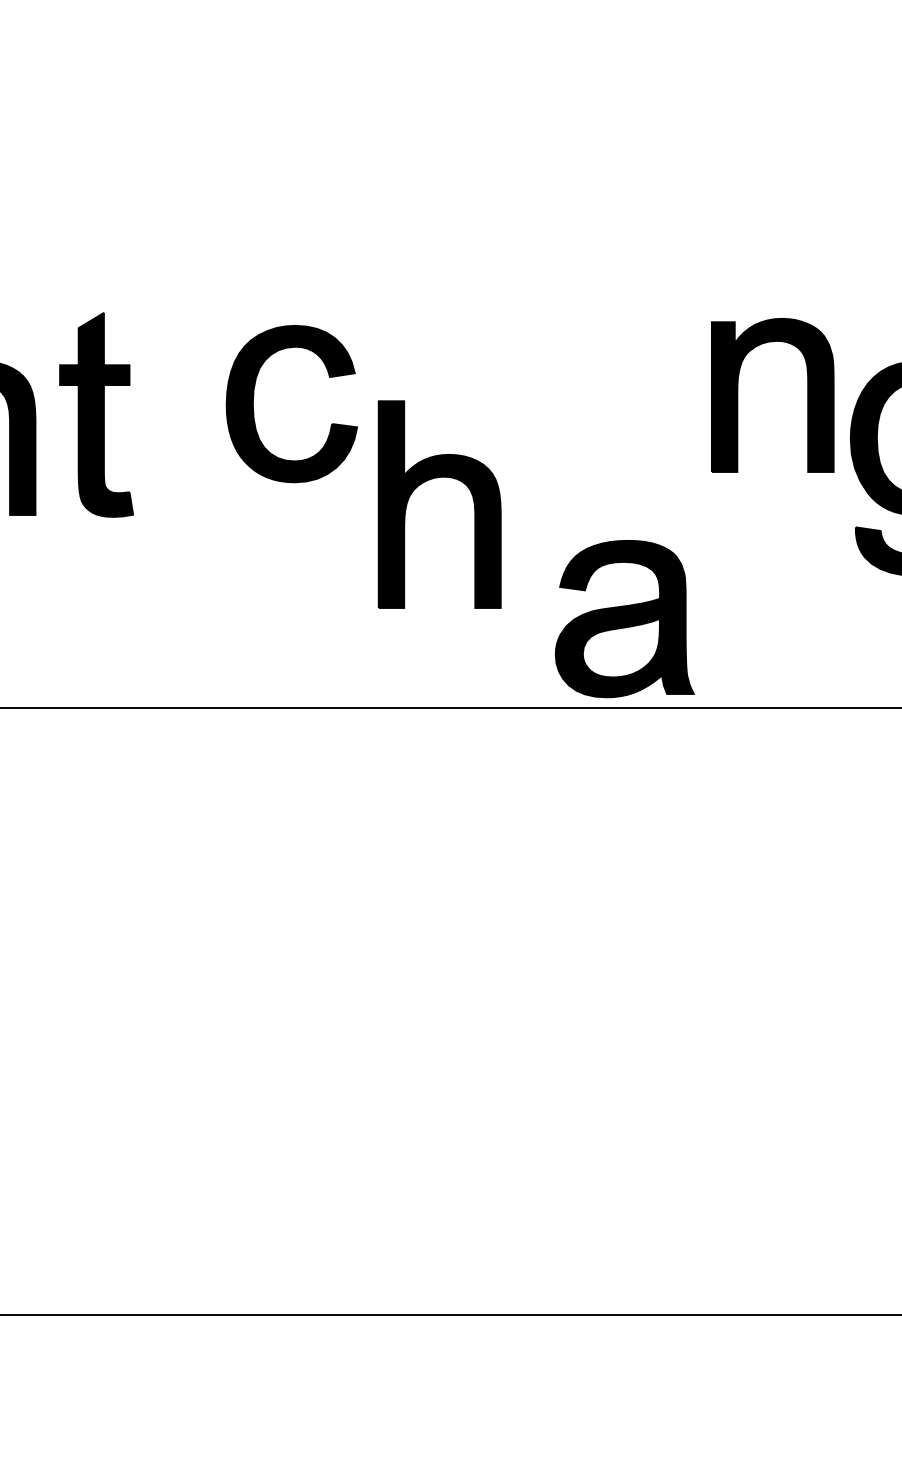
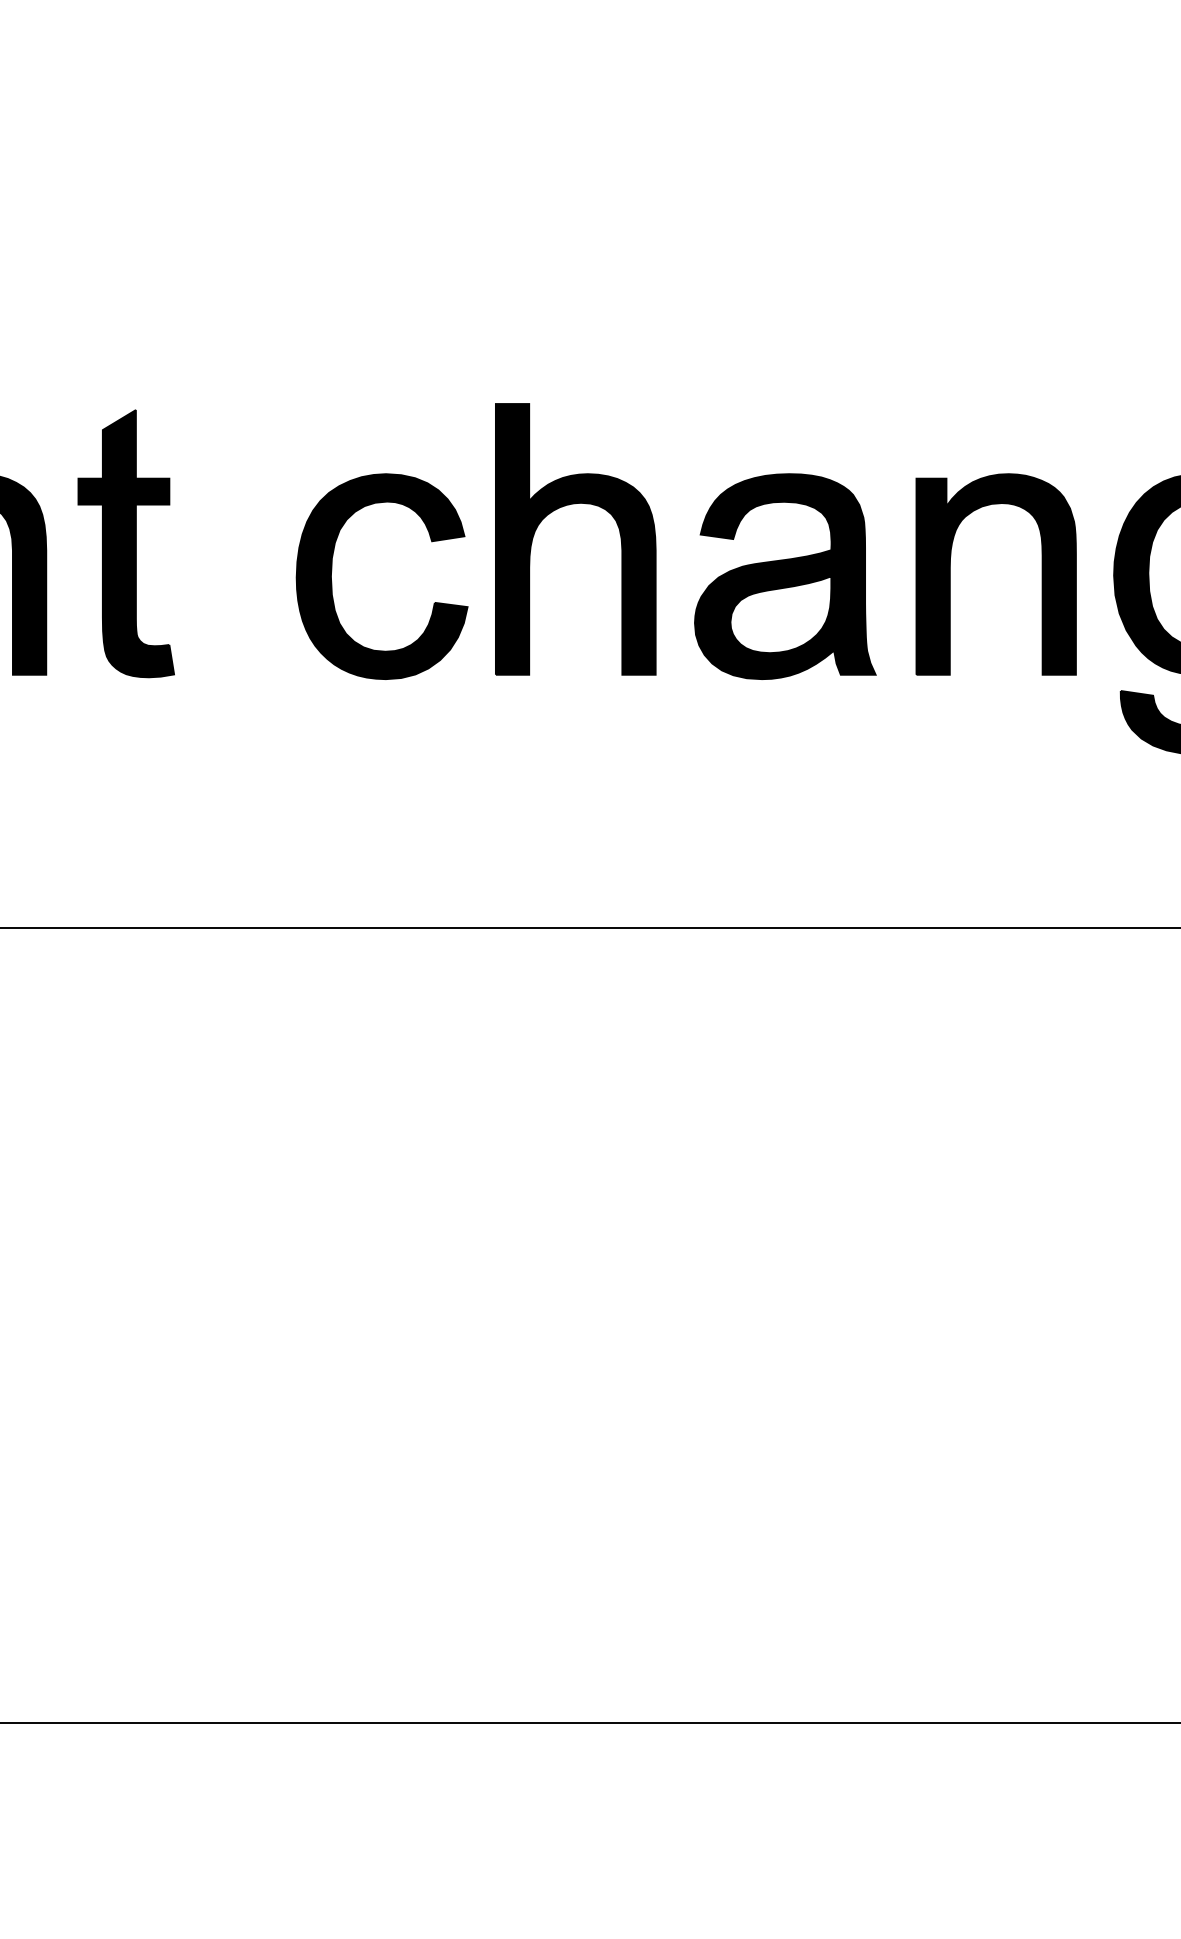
part: (738, 395) -> (951, 574), moved
part: (254, 411) -> (333, 586), moved
part: (427, 481) -> (559, 509), moved
part: (624, 619) -> (785, 577), moved

